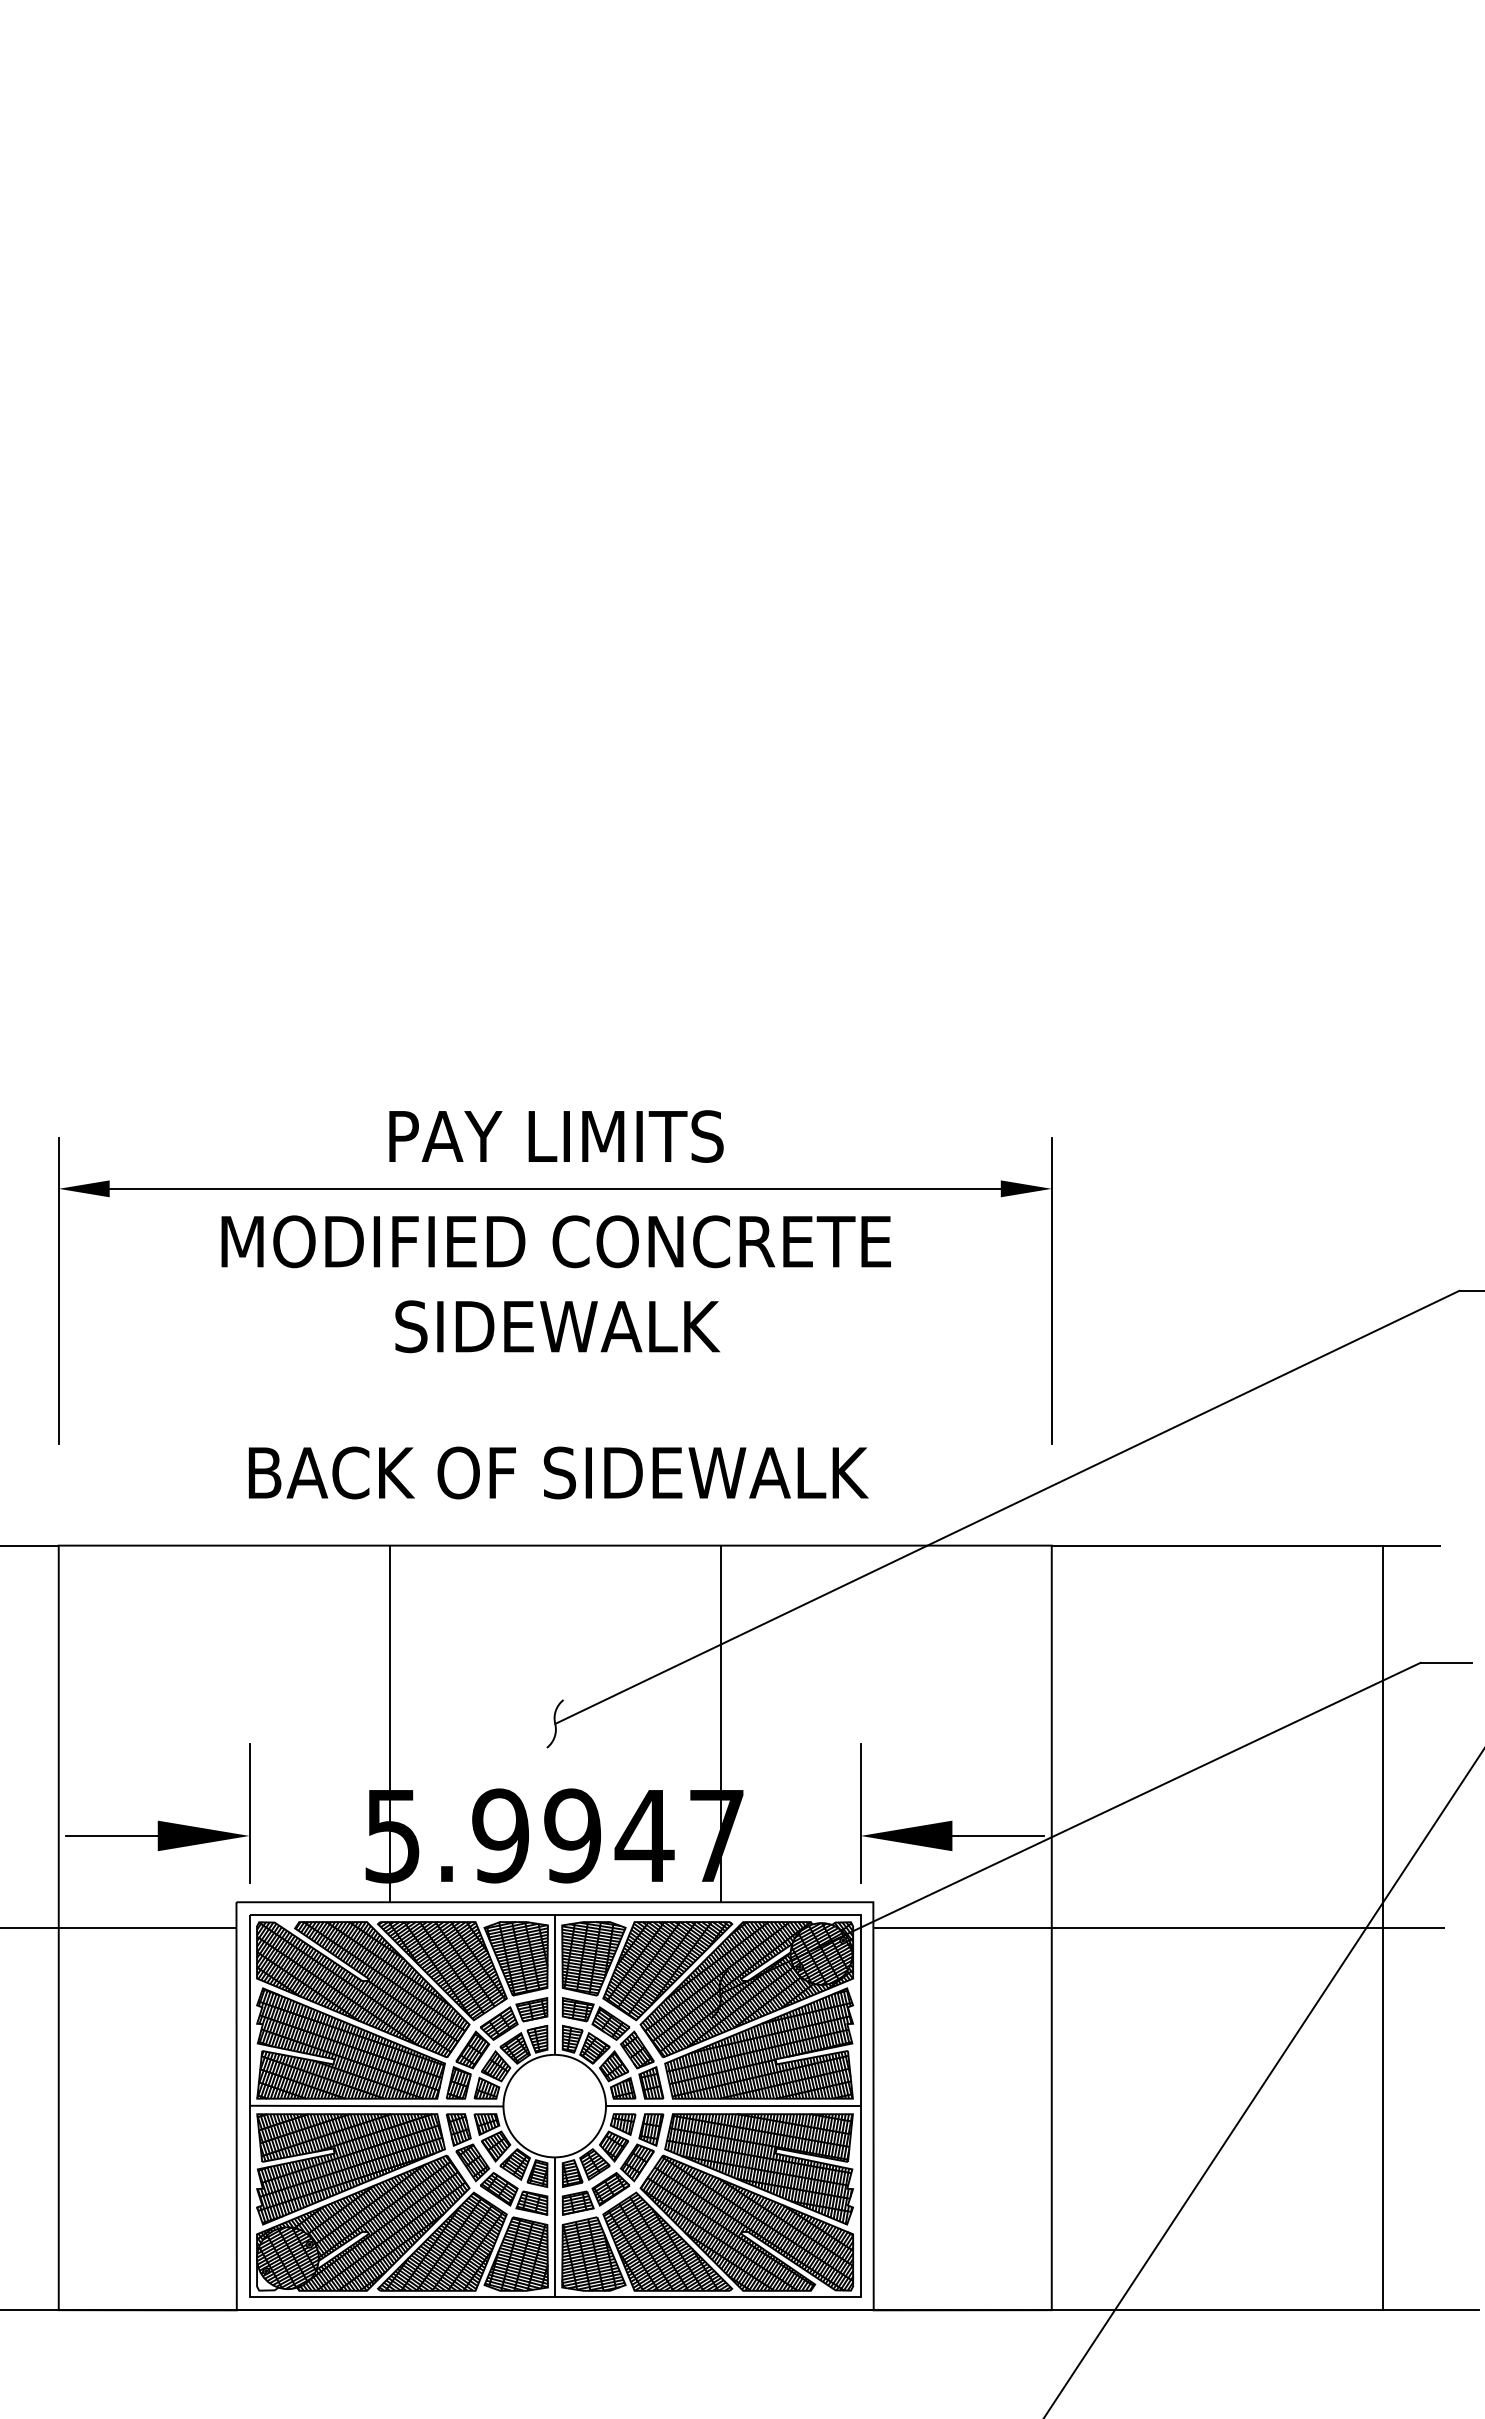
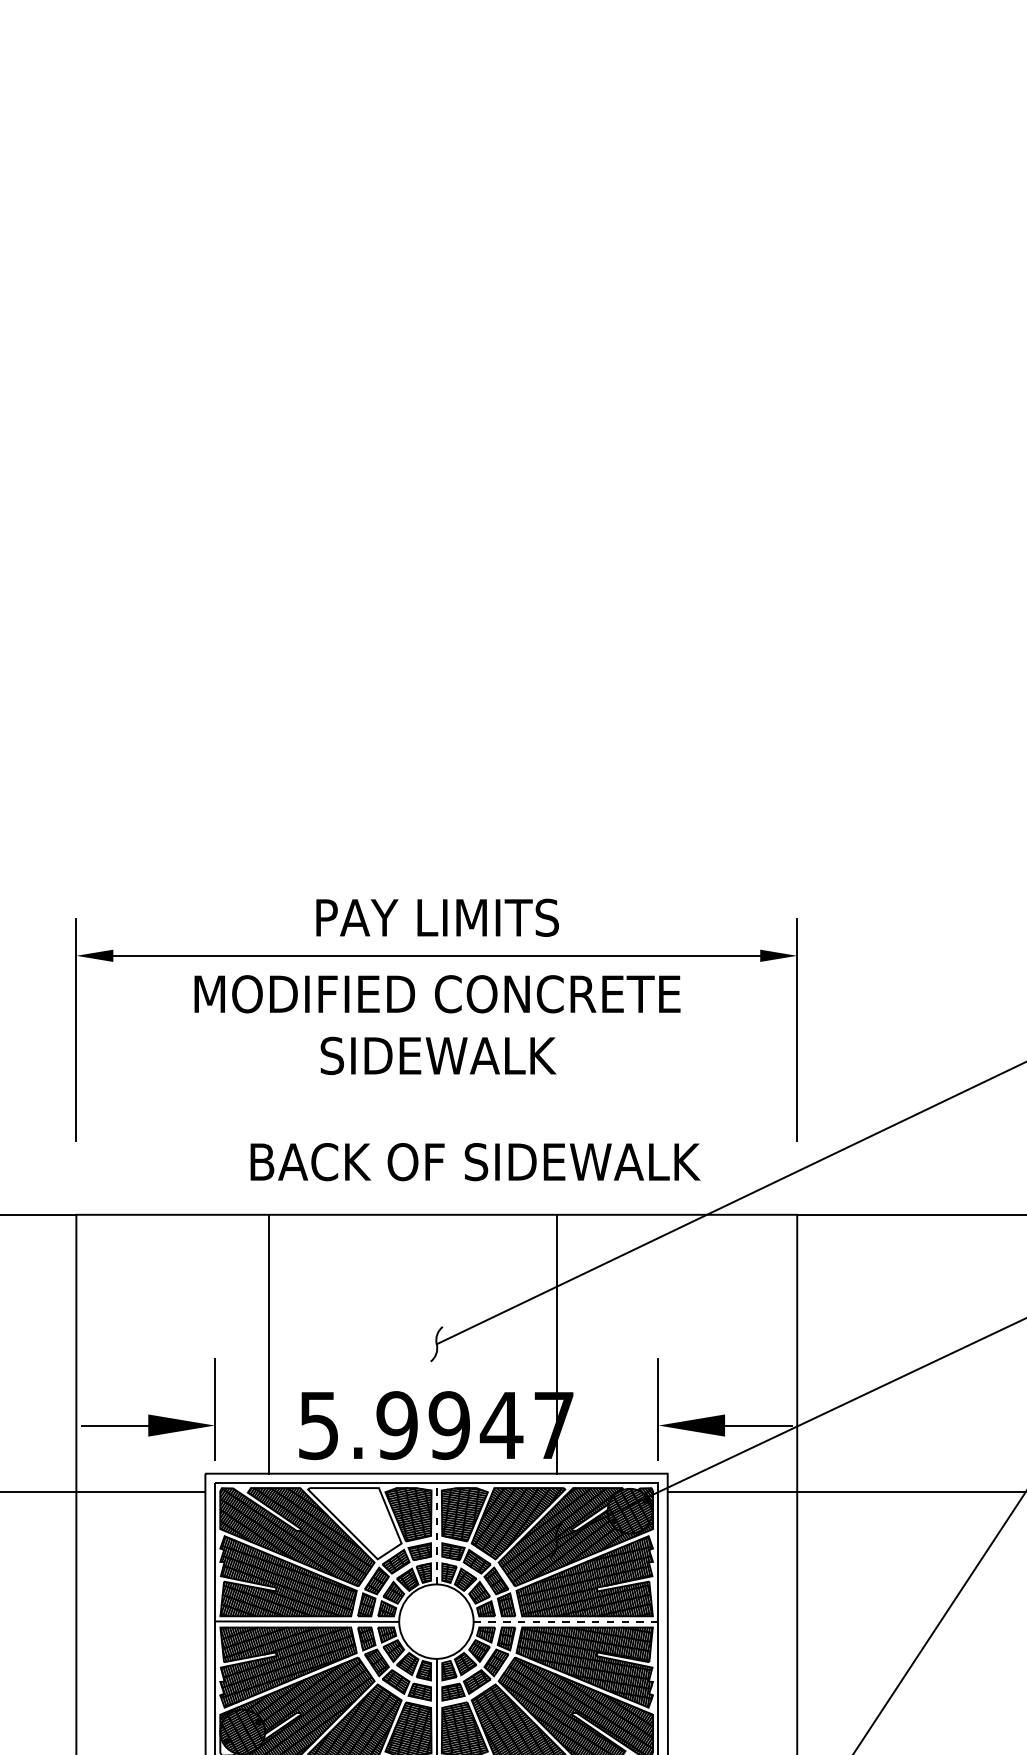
text: (558, 1472) -> (475, 1161), moved
line: (389, 1723) -> (268, 1343), moved
hatch: (442, 1970) -> (354, 1523), removed
line: (555, 1984) -> (436, 1533), solid -> dashed
line: (733, 2106) -> (566, 1621), solid -> dashed

